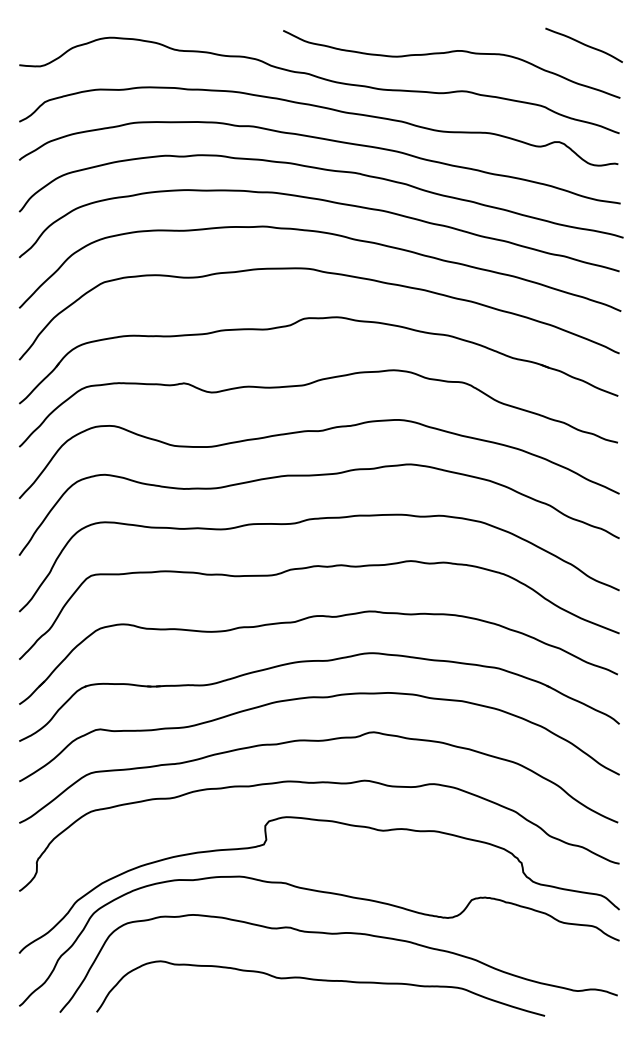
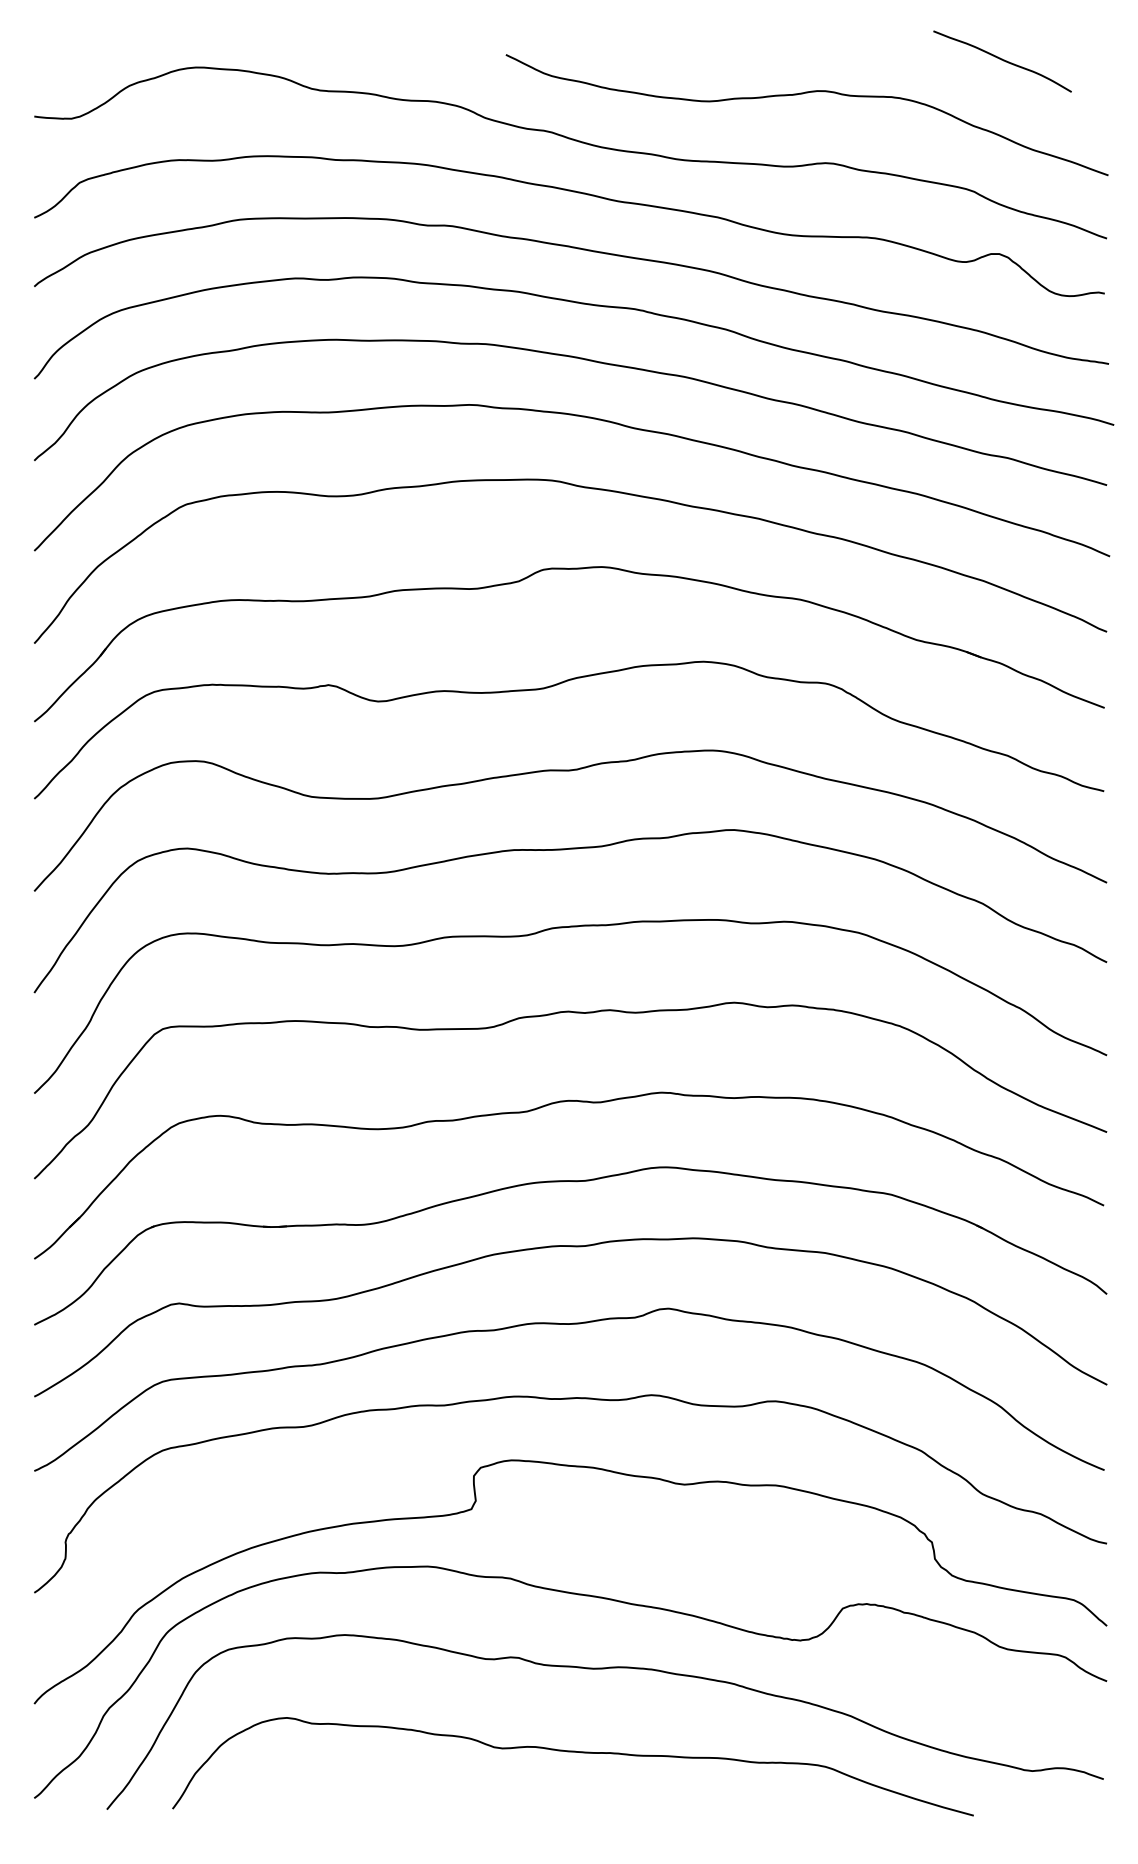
curve: (583, 44) -> (1001, 59), moved

